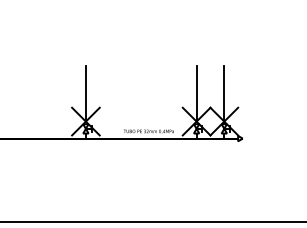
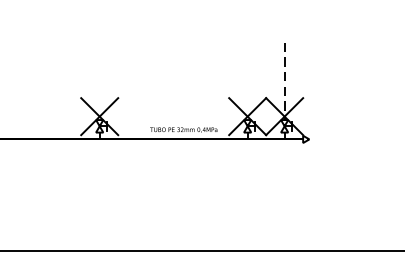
line: (85, 93) -> (99, 79), removed
line: (196, 93) -> (247, 79), removed
line: (224, 95) -> (284, 81), solid -> dashed

